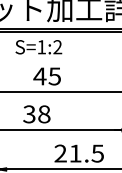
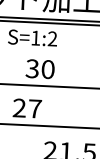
text: (46, 76) -> (39, 69), 45 -> 30
text: (36, 114) -> (26, 108), 38 -> 27

